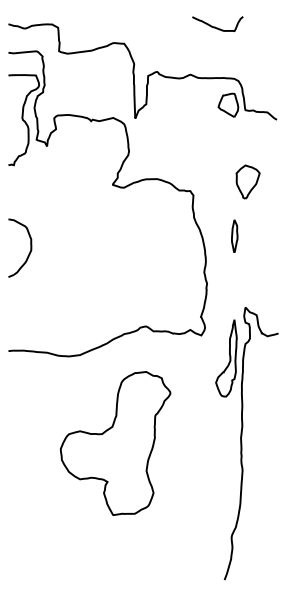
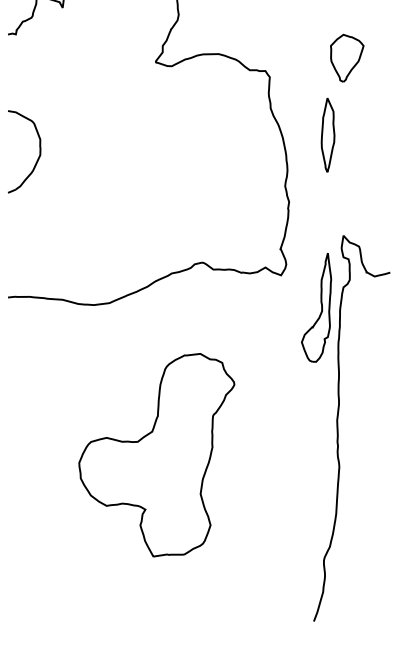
part: (234, 235) -> (327, 133), size x1.6
part: (115, 443) -> (156, 455), moved

